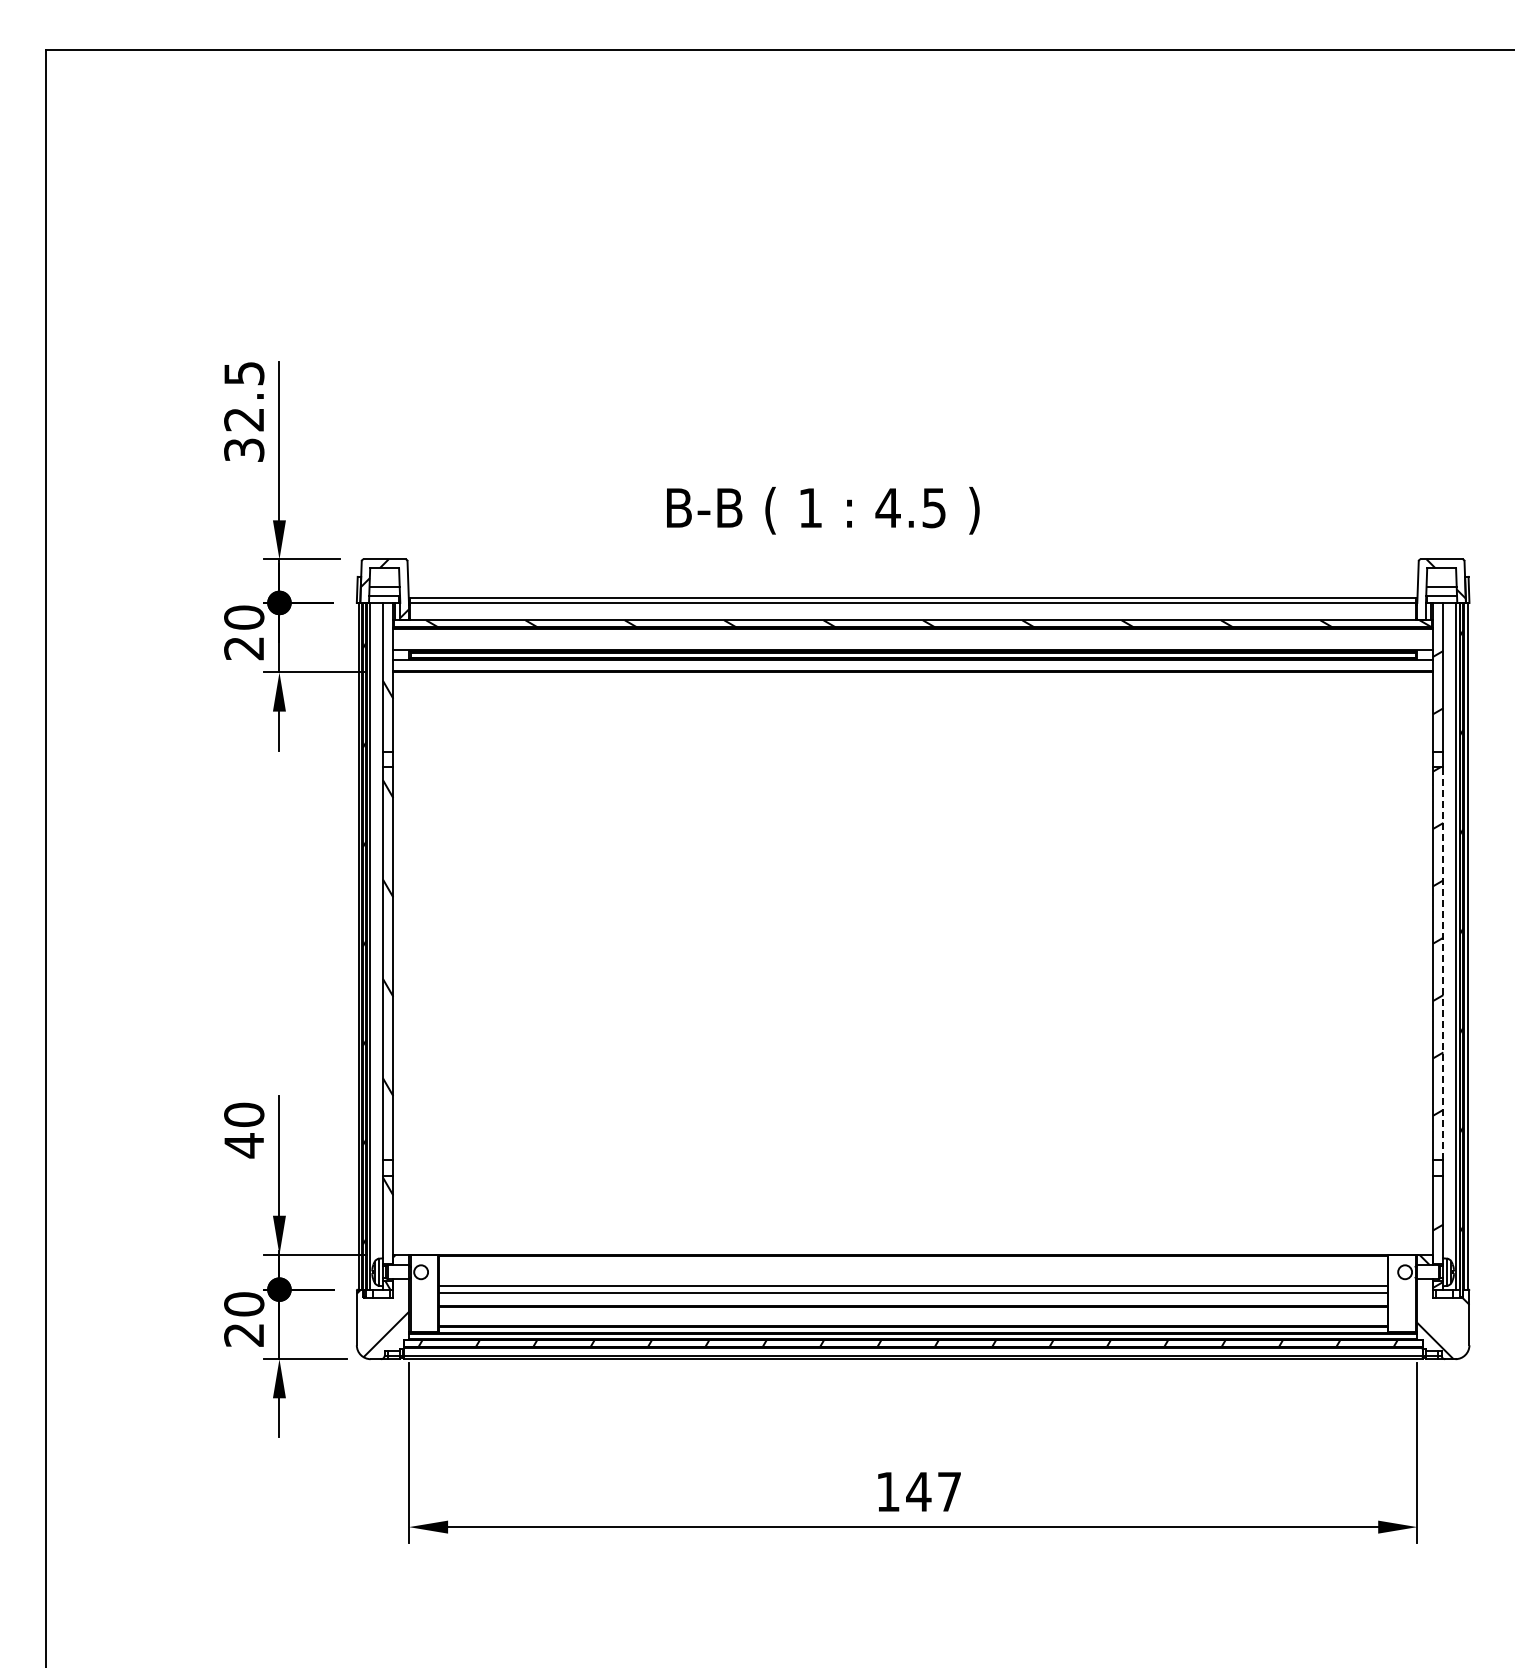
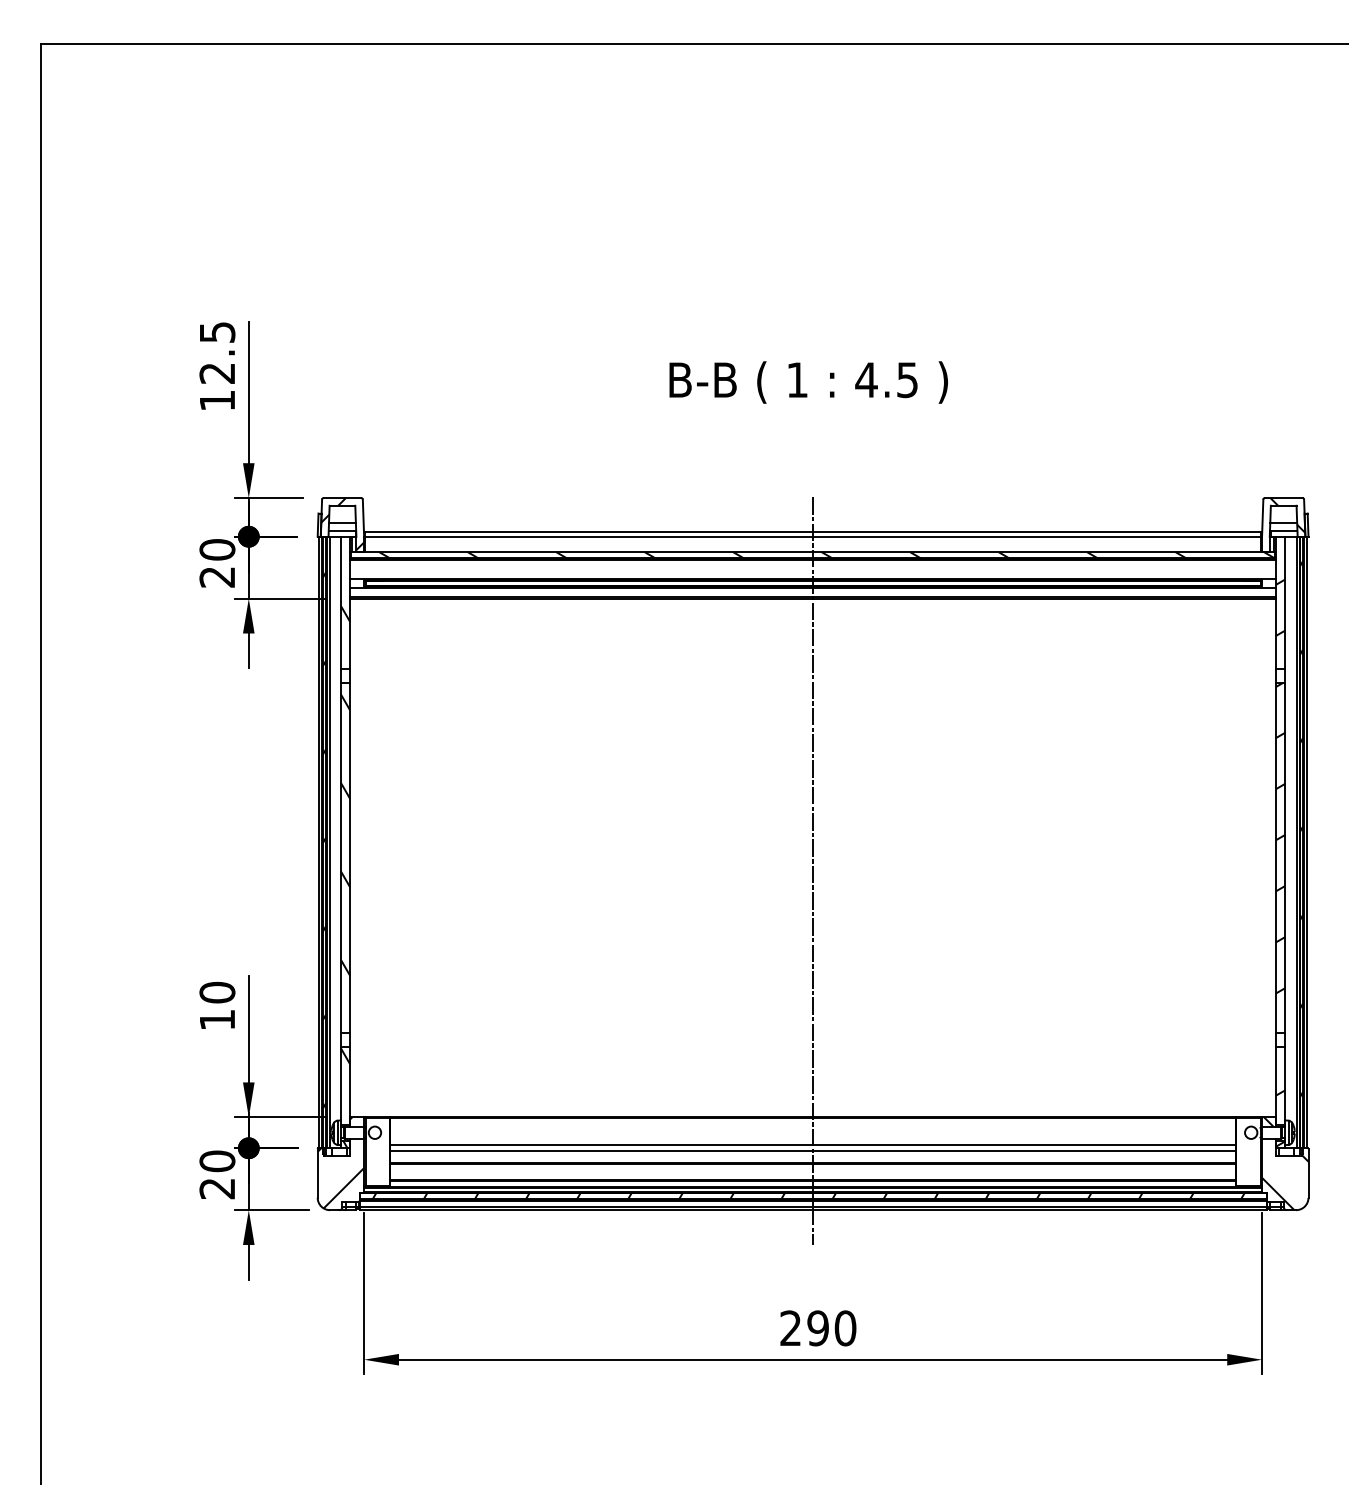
text: (244, 449) -> (217, 400), 32.5 -> 12.5
text: (823, 510) -> (808, 382), moved
line: (1443, 963) -> (1285, 857), dashed -> solid
line: (913, 978) -> (813, 871), added
text: (243, 1145) -> (216, 1019), 40 -> 10
text: (918, 1491) -> (817, 1328), 147 -> 290

